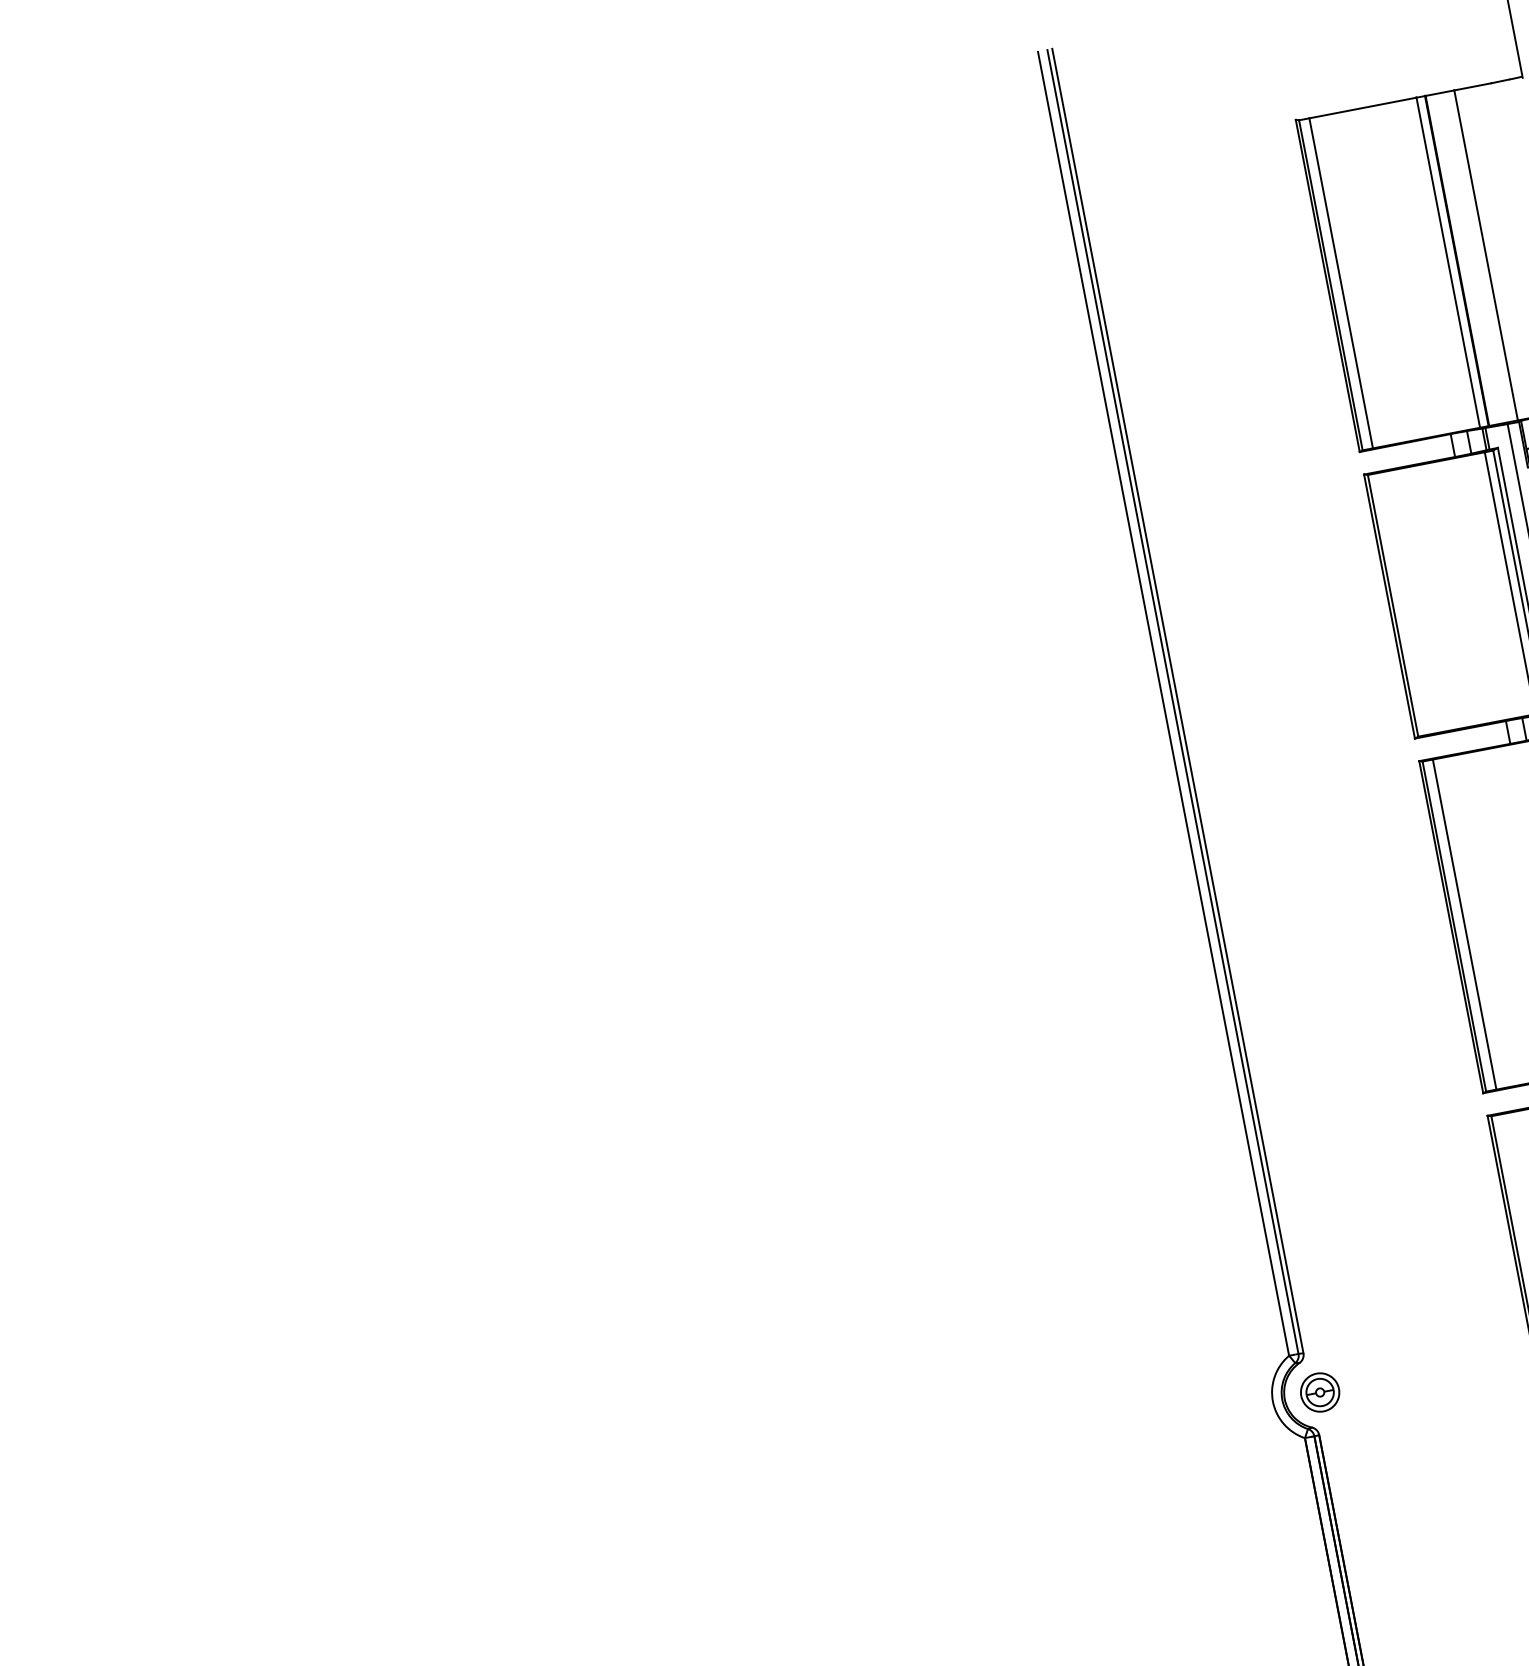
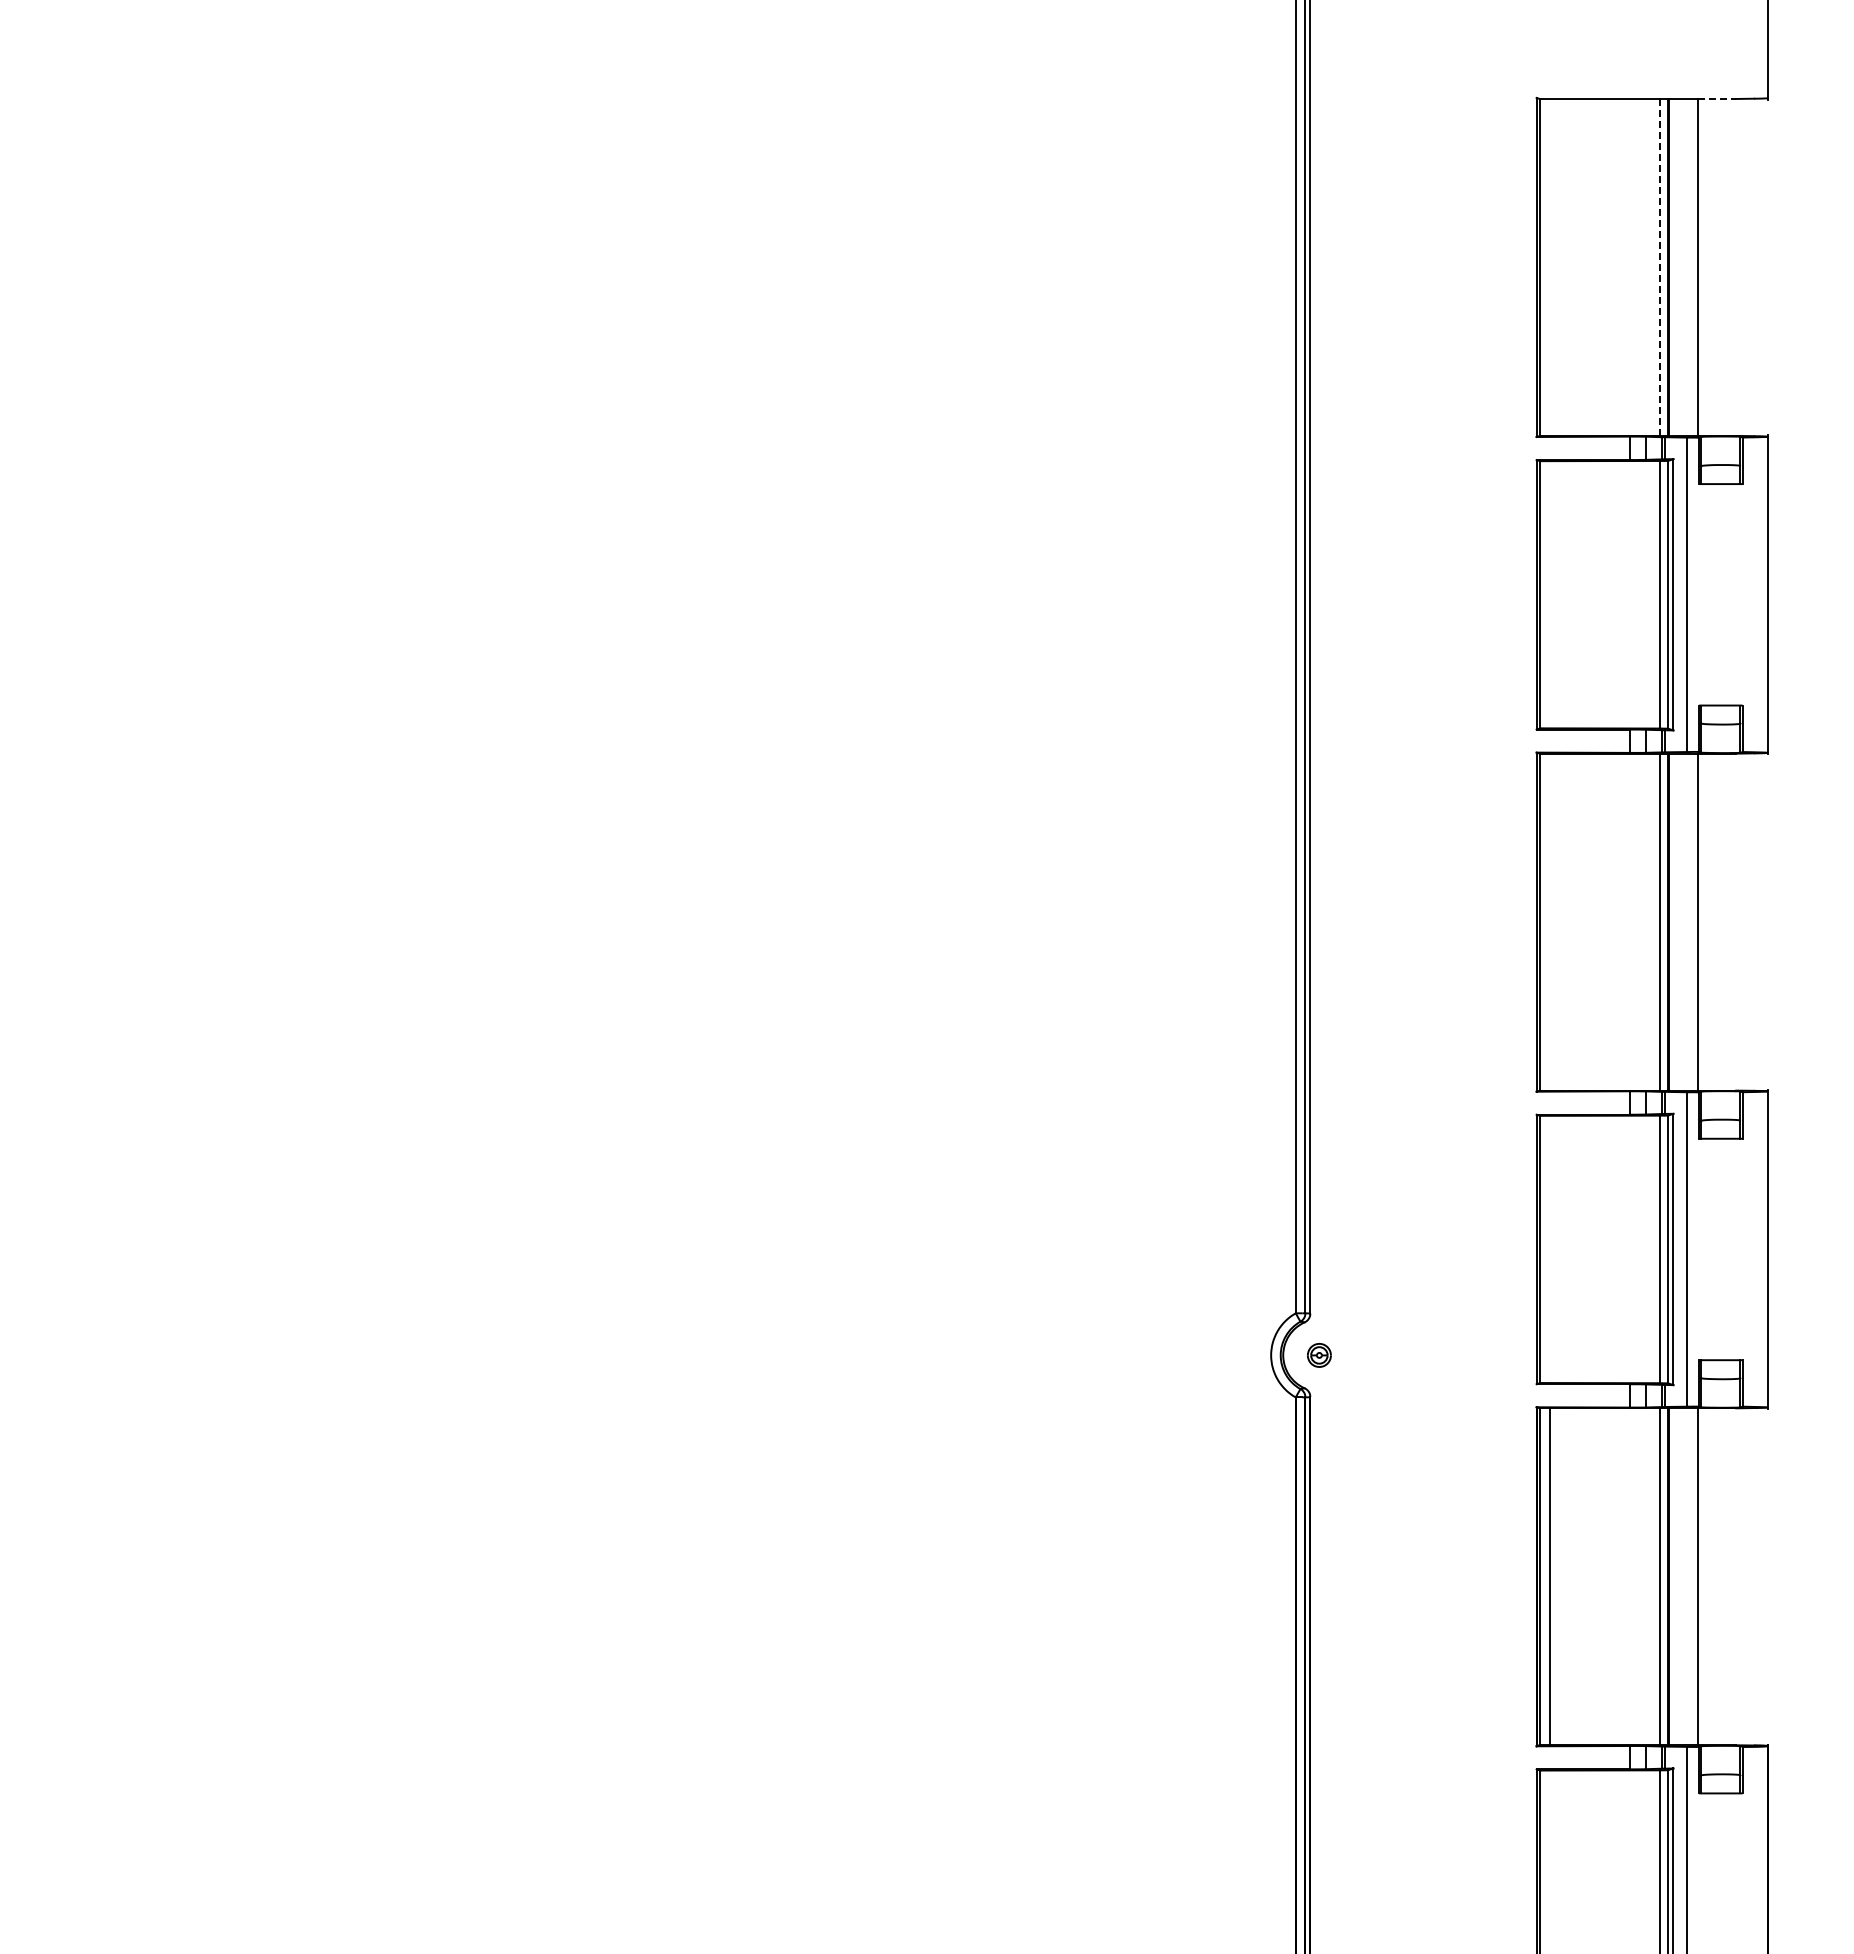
line: (1473, 87) -> (1717, 99), solid -> dashed
line: (1448, 262) -> (1659, 267), solid -> dashed
line: (1341, 283) -> (1550, 267), removed
line: (1464, 923) -> (1550, 921), removed
part: (1320, 1392) -> (1319, 1355), size x0.6

